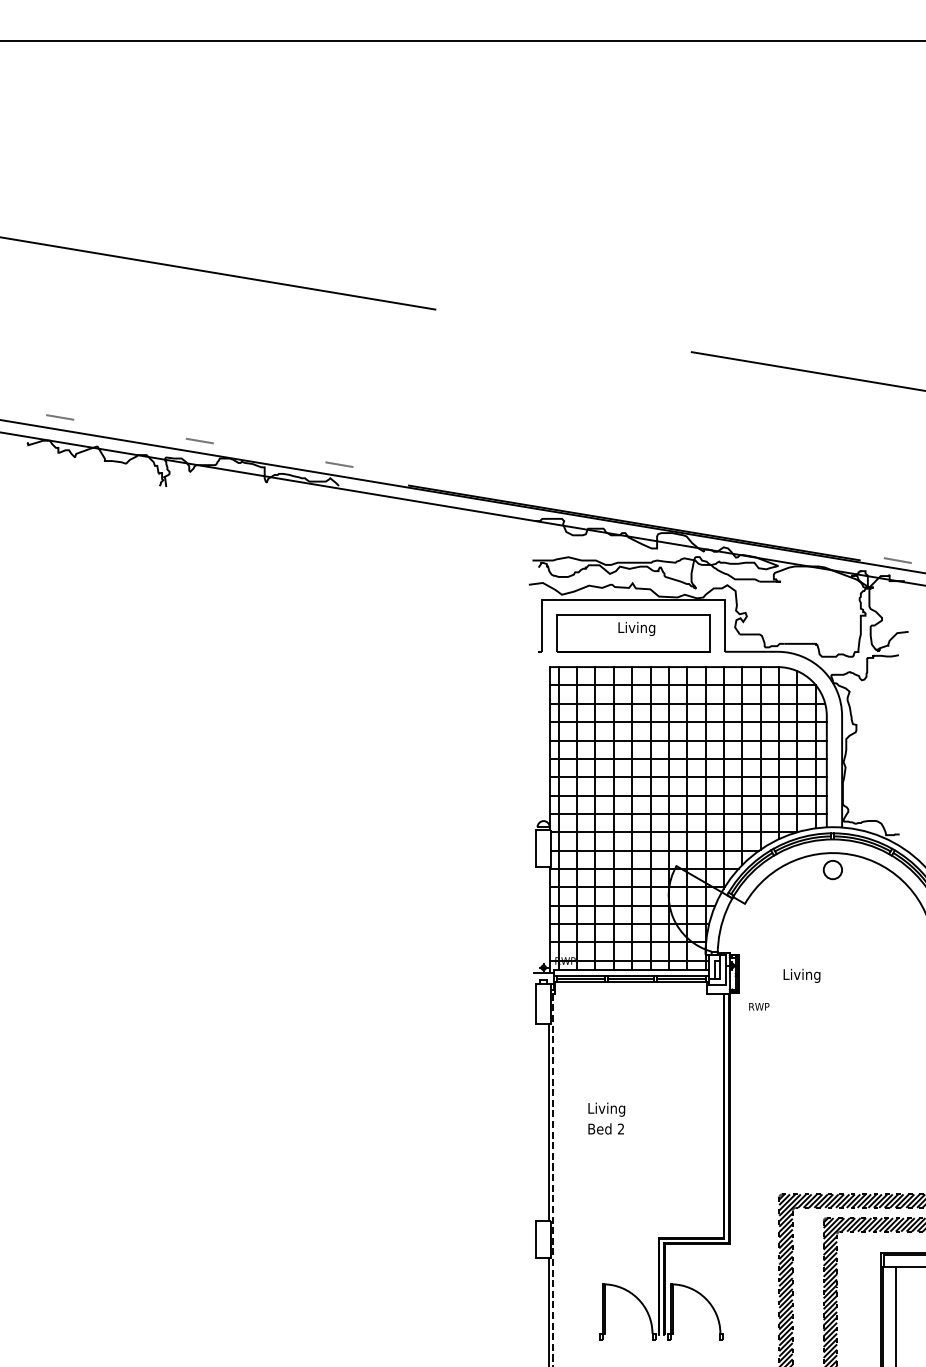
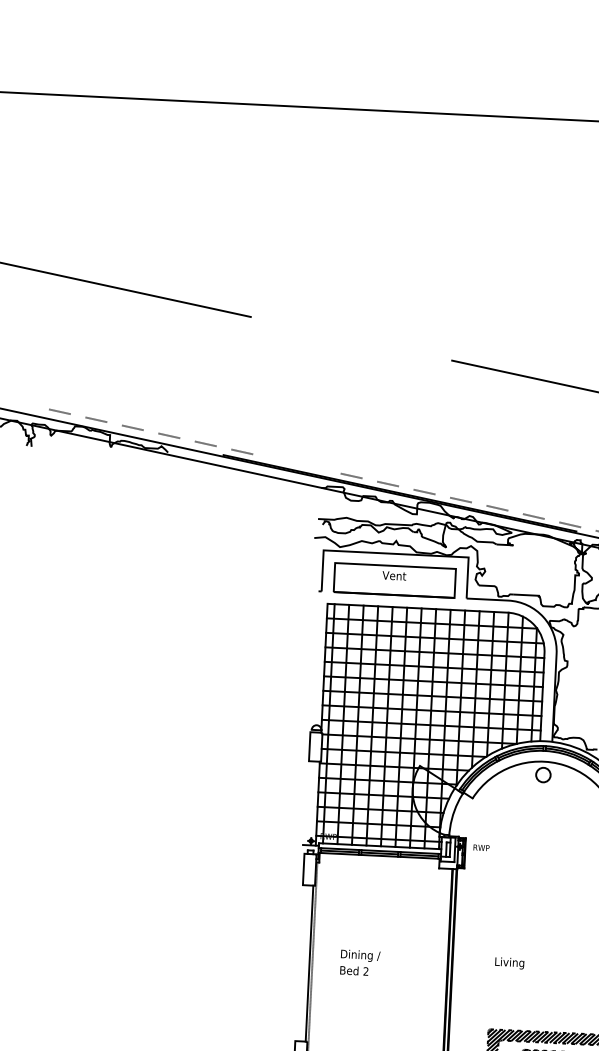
line: (246, 448) -> (96, 419), added
line: (292, 456) -> (132, 427), added
line: (386, 472) -> (206, 443), added
line: (432, 480) -> (242, 451), added
line: (572, 503) -> (351, 475), added
line: (618, 511) -> (387, 483), added
line: (665, 519) -> (424, 491), added
line: (711, 527) -> (460, 499), added
line: (758, 535) -> (497, 507), added
line: (804, 543) -> (533, 516), added
line: (851, 551) -> (570, 524), added
text: (636, 628) -> (397, 576), Living -> Vent
text: (801, 975) -> (509, 963), moved
text: (759, 1006) -> (481, 847), moved
text: (613, 1109) -> (360, 955), Living -> Dining /

